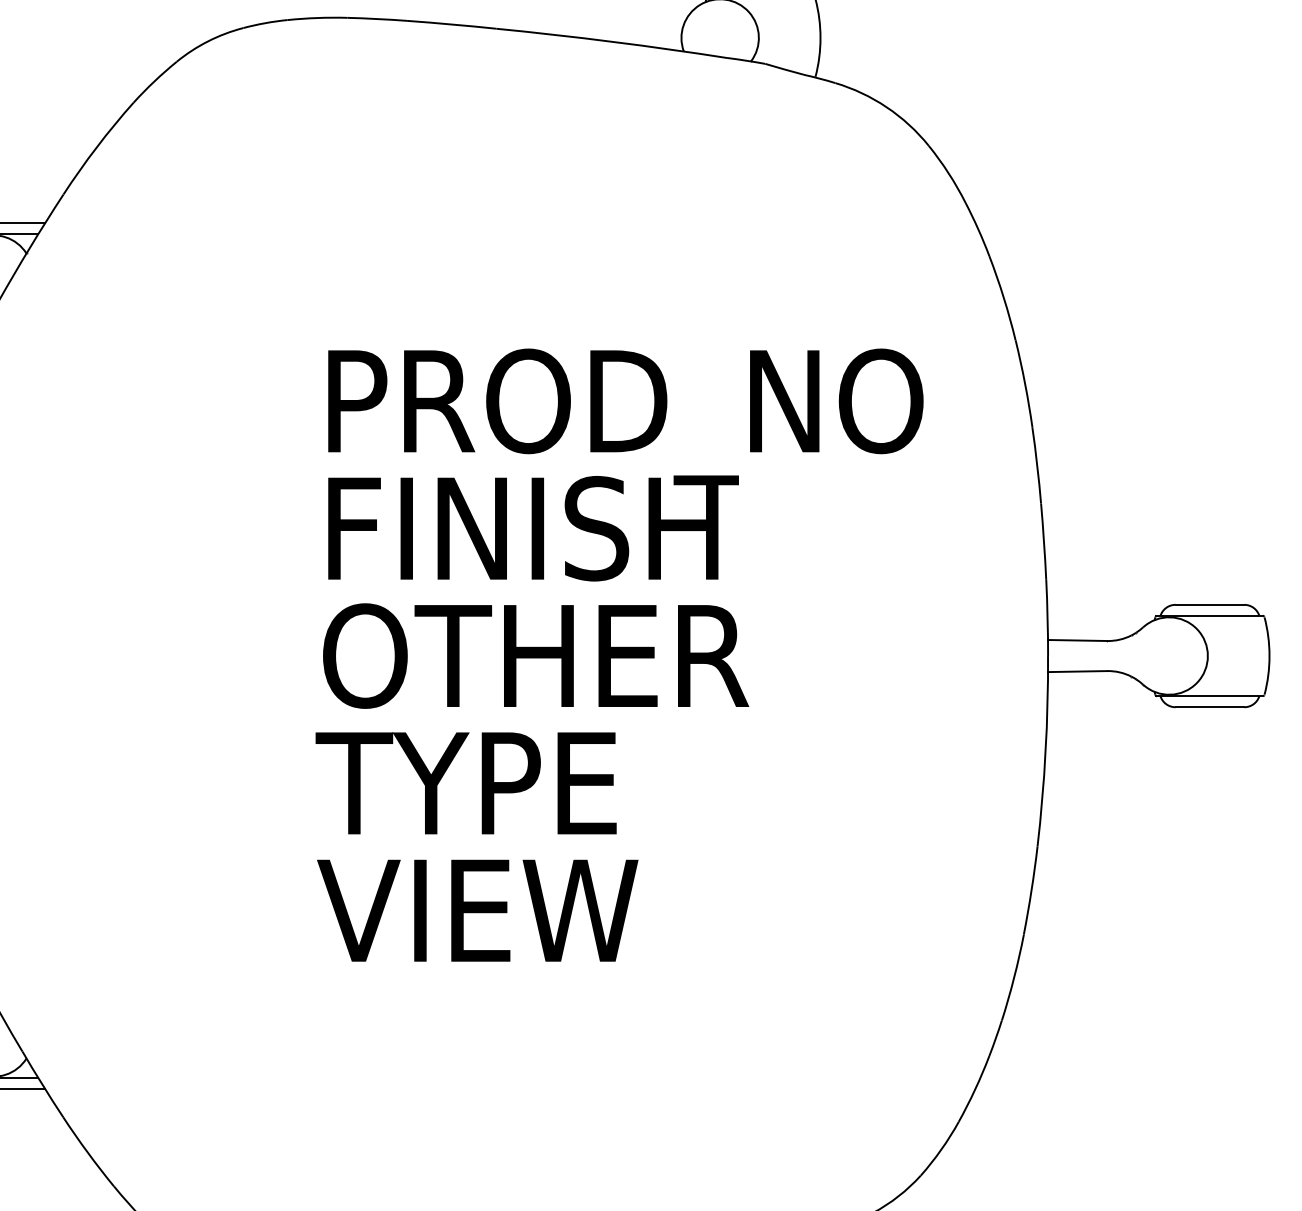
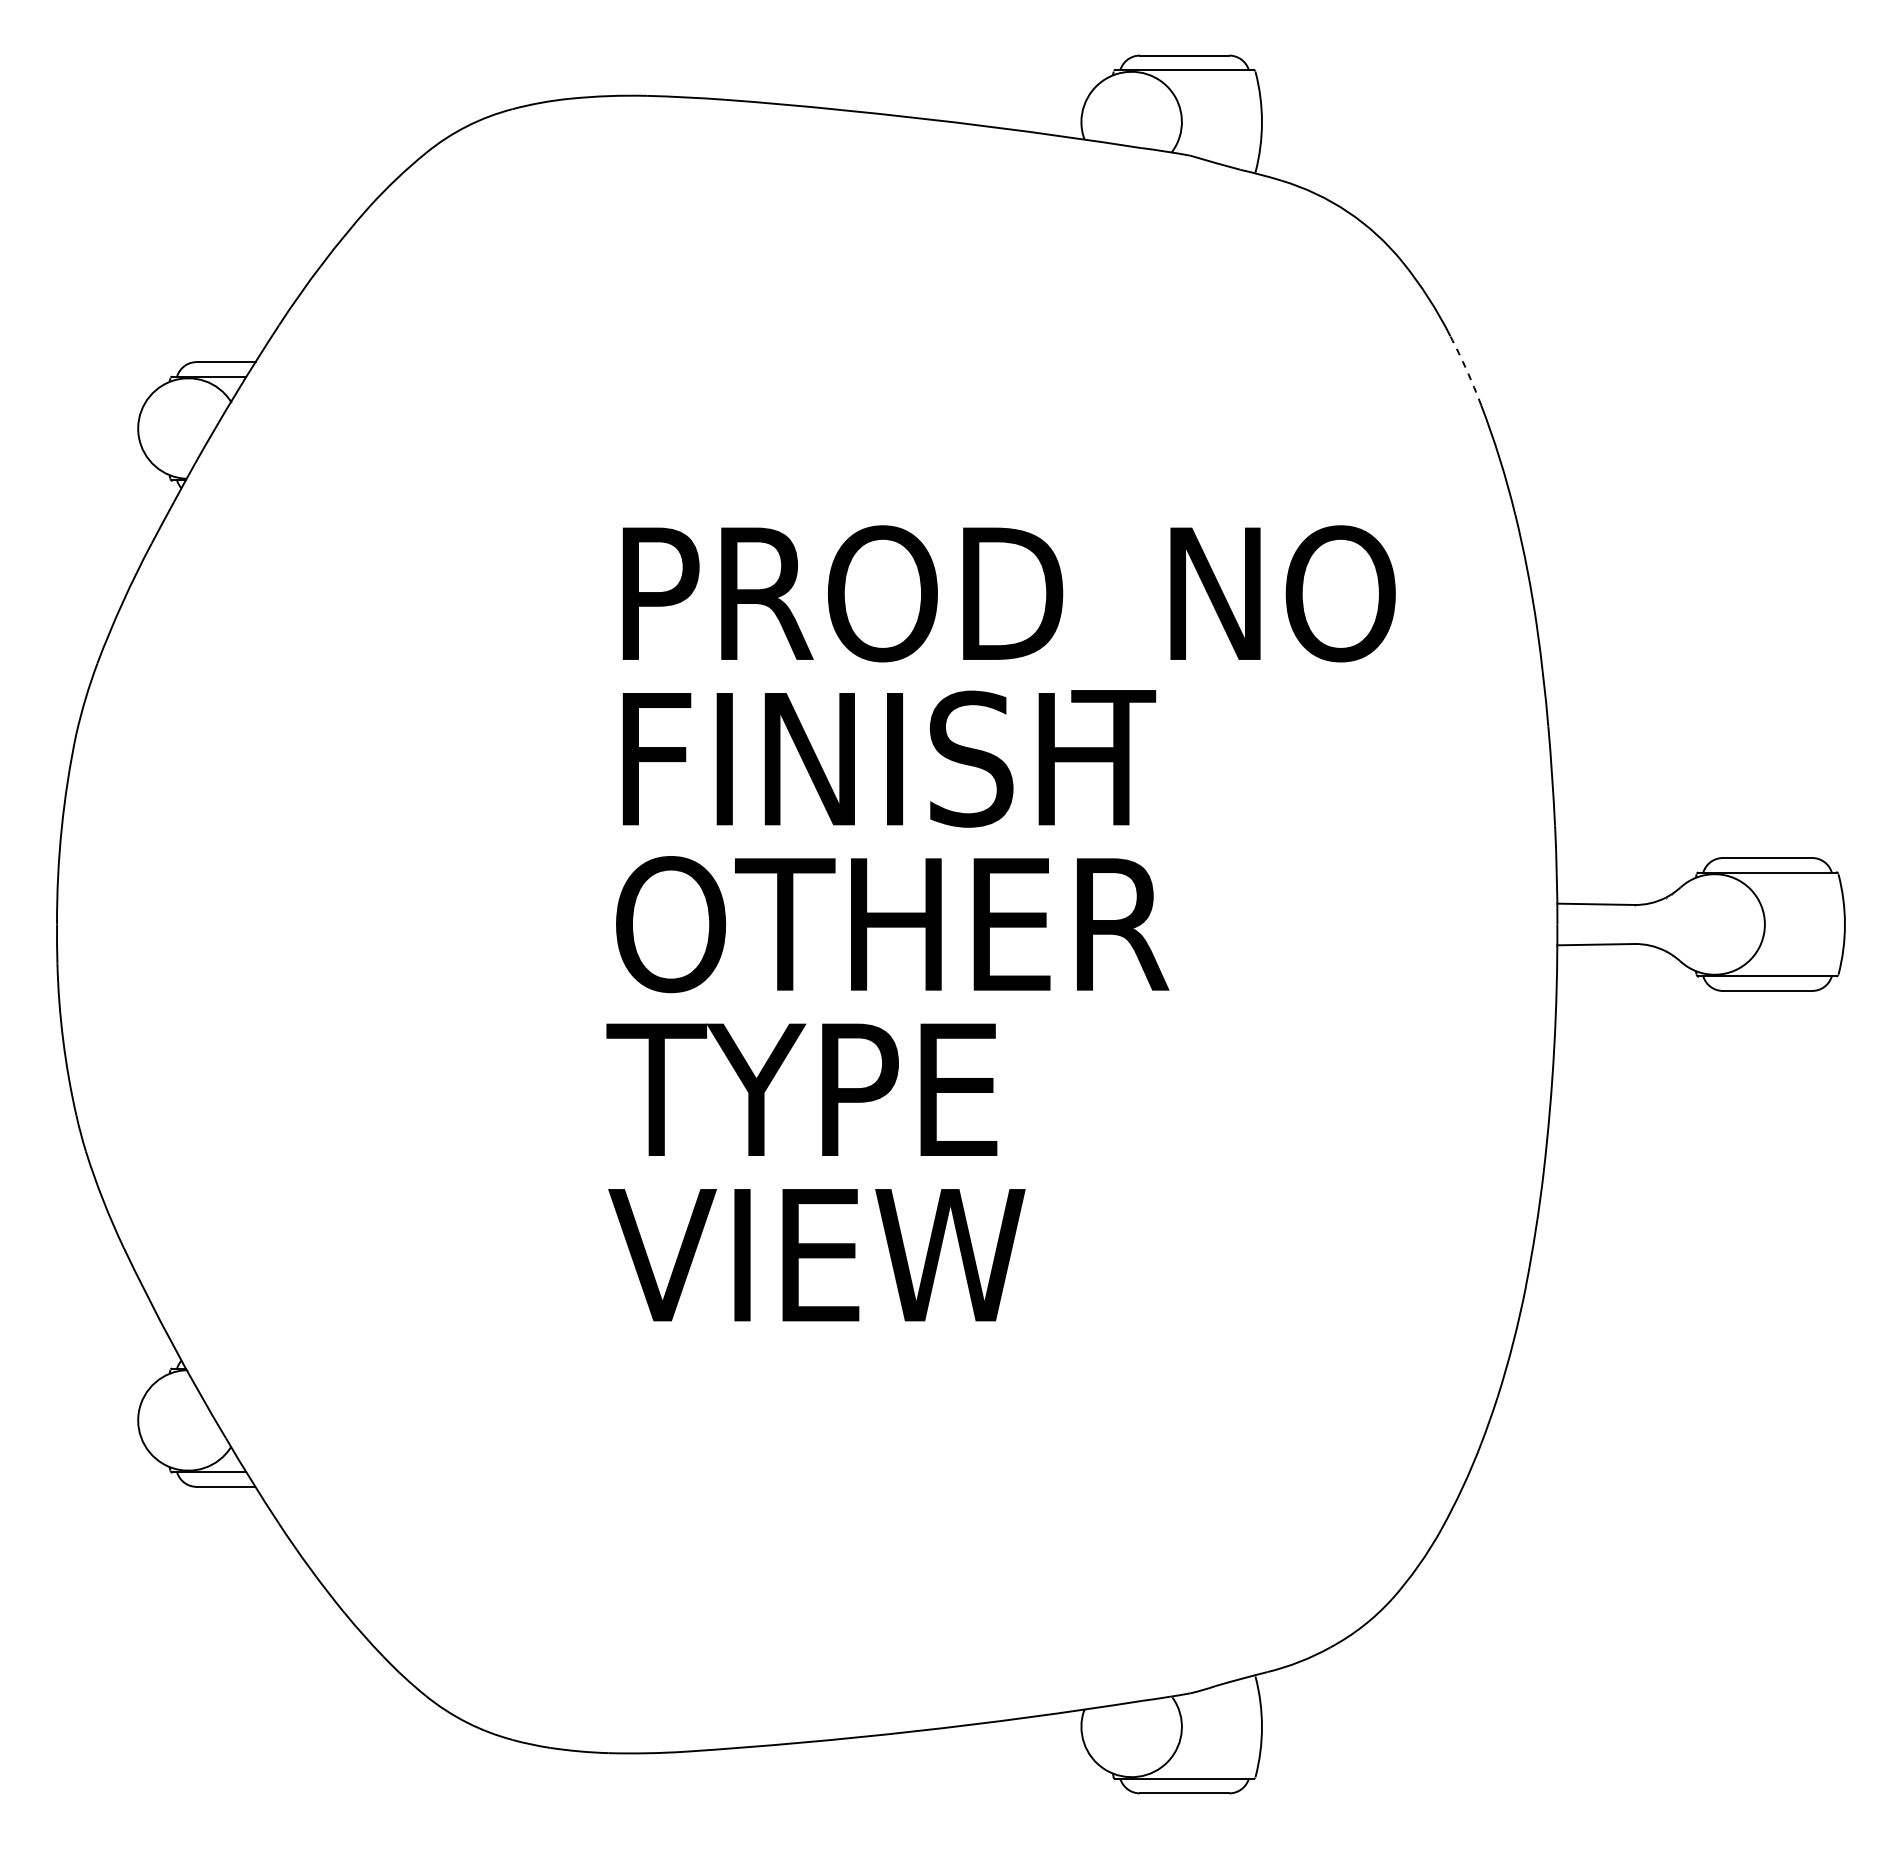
arc: (978, 229) -> (1466, 370), solid -> dashed

